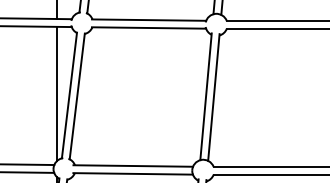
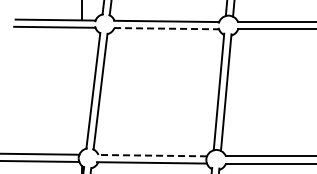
line: (150, 27) -> (167, 28), solid -> dashed
line: (56, 94) -> (81, 89), removed
line: (132, 165) -> (151, 155), solid -> dashed

